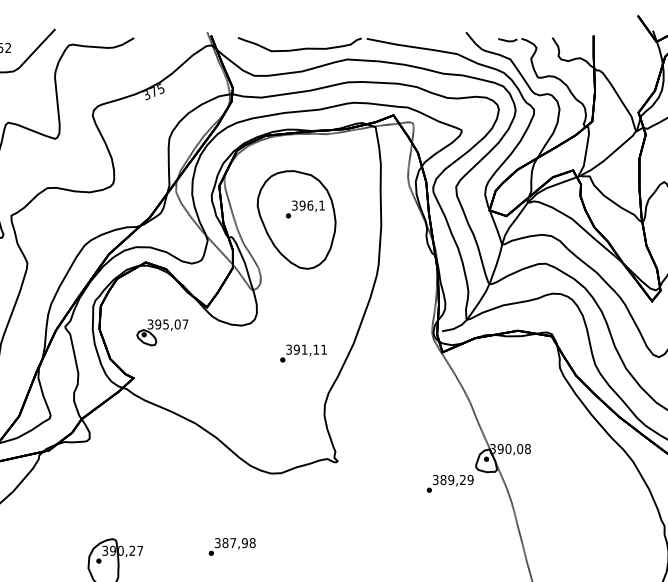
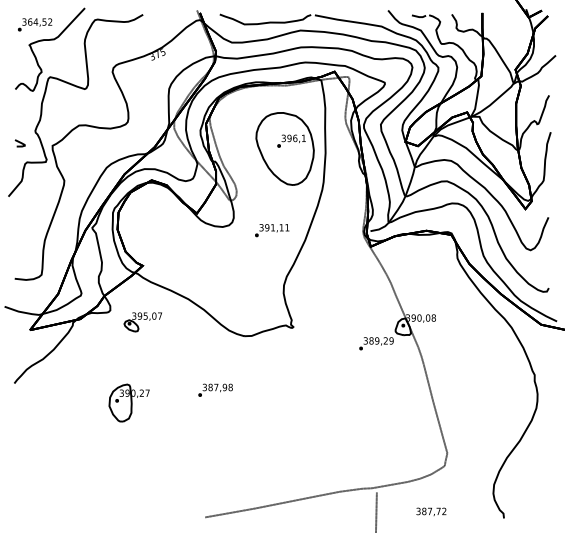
part: (295, 219) -> (284, 148), moved
part: (161, 333) -> (142, 322), moved
text: (303, 353) -> (272, 230), moved

